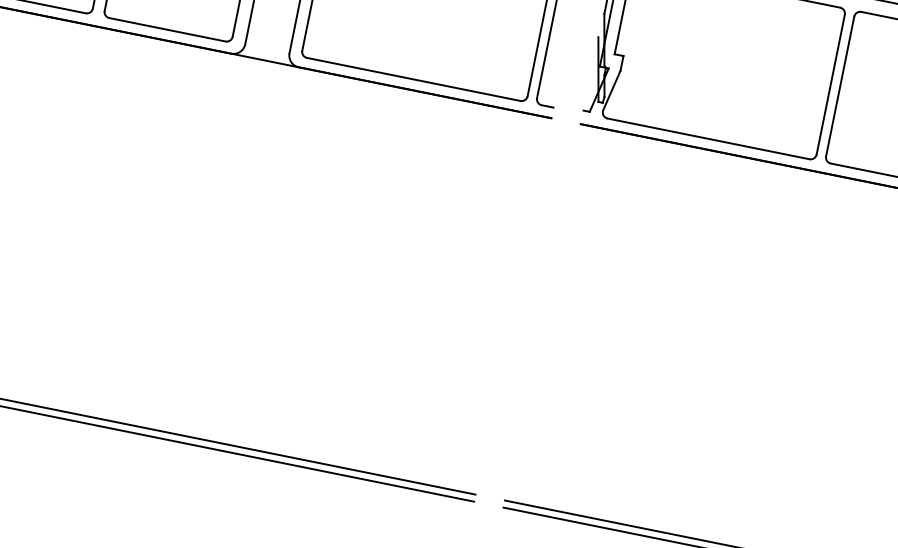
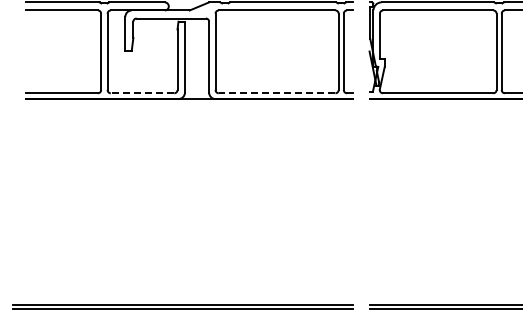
line: (167, 30) -> (142, 93), solid -> dashed
line: (412, 79) -> (276, 93), solid -> dashed

